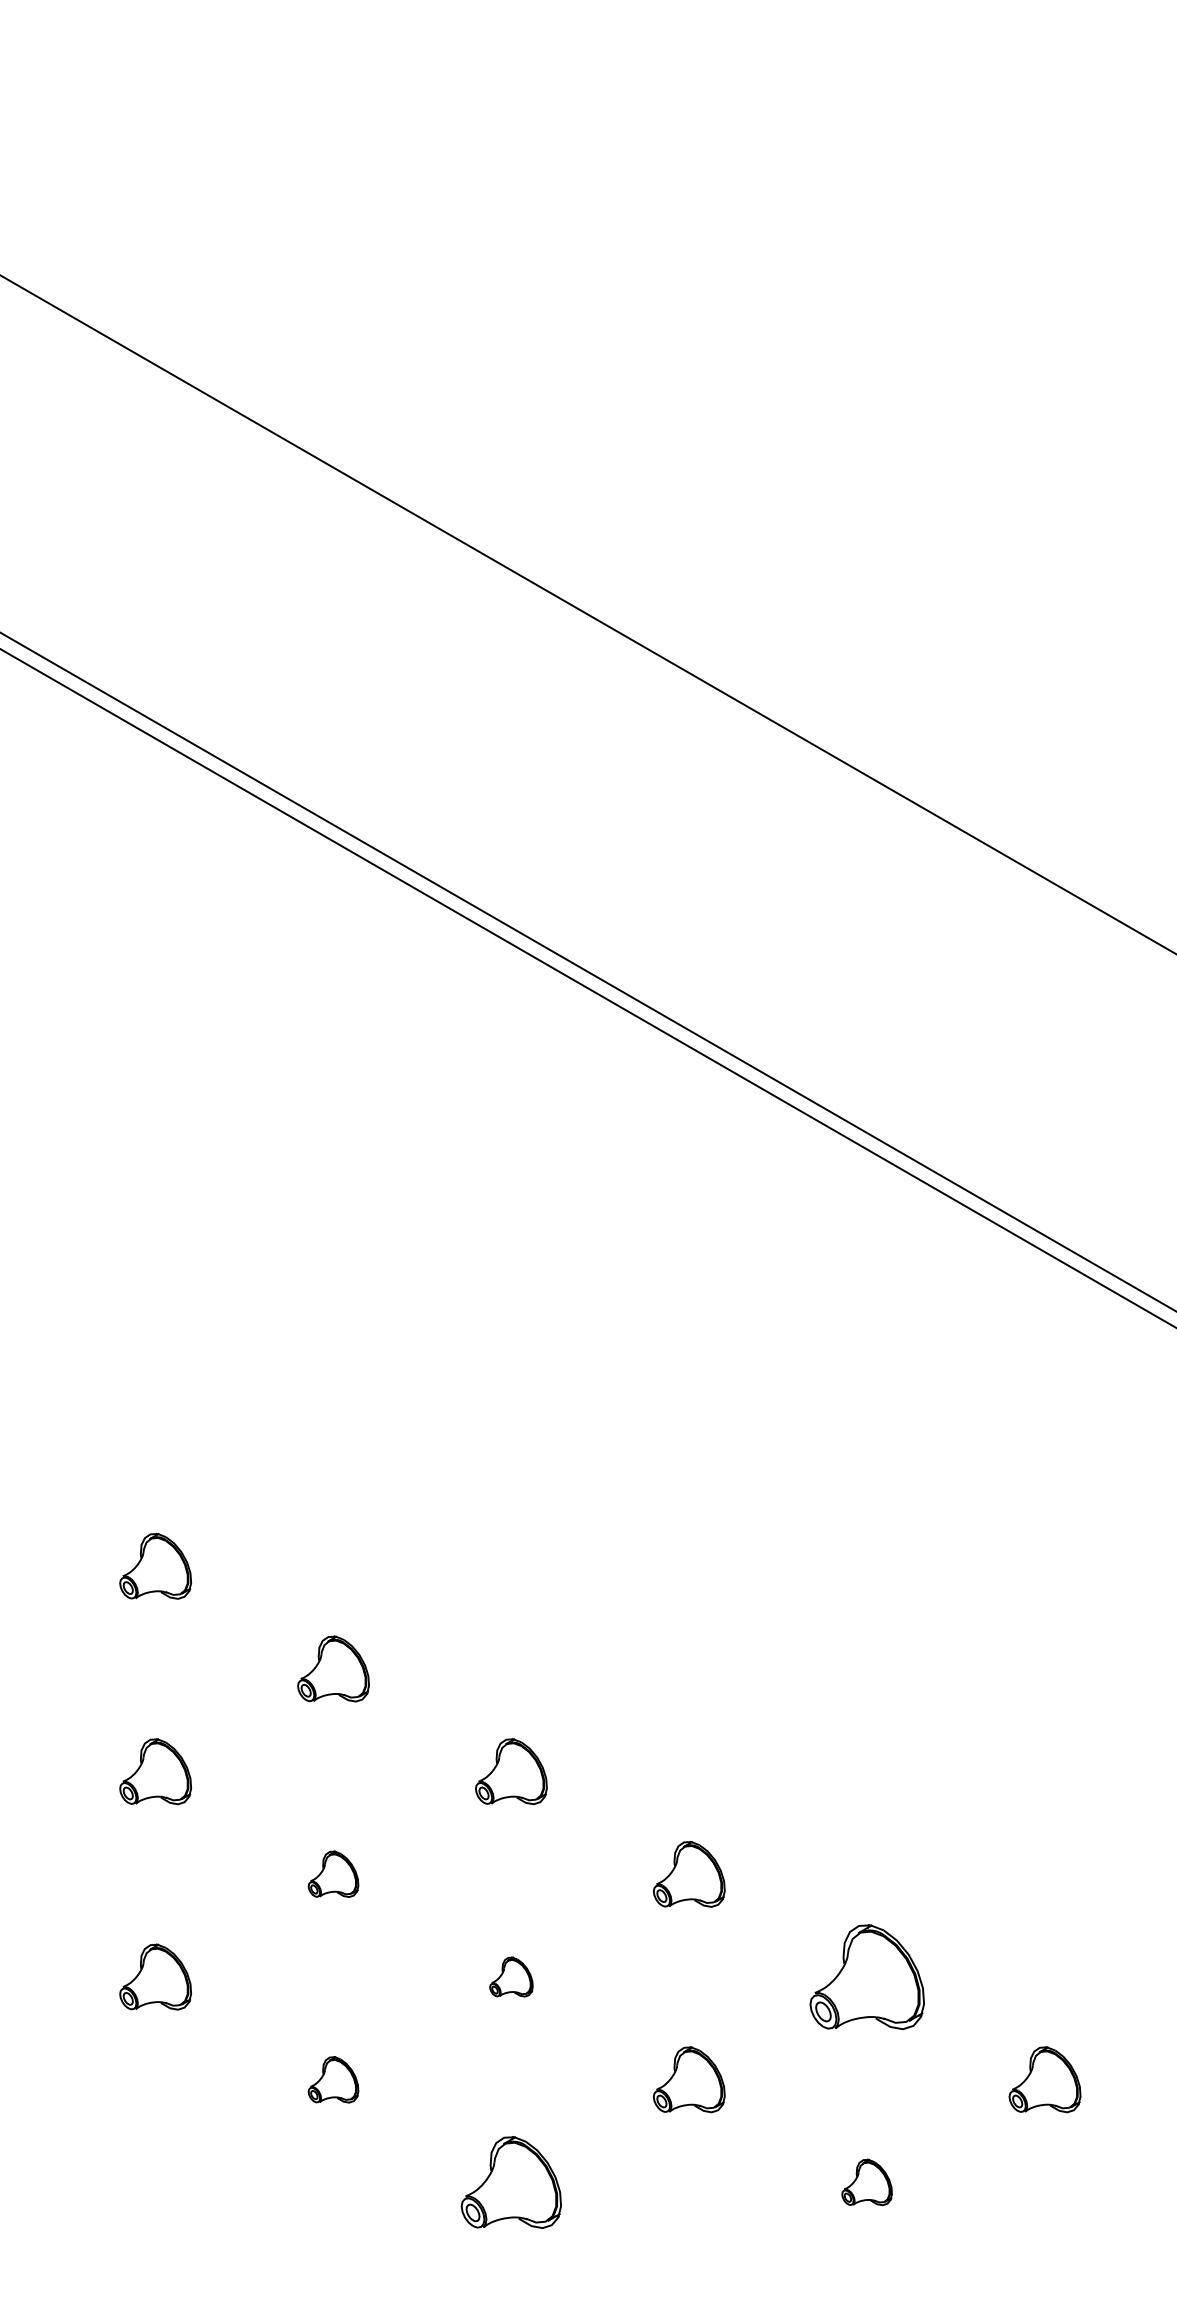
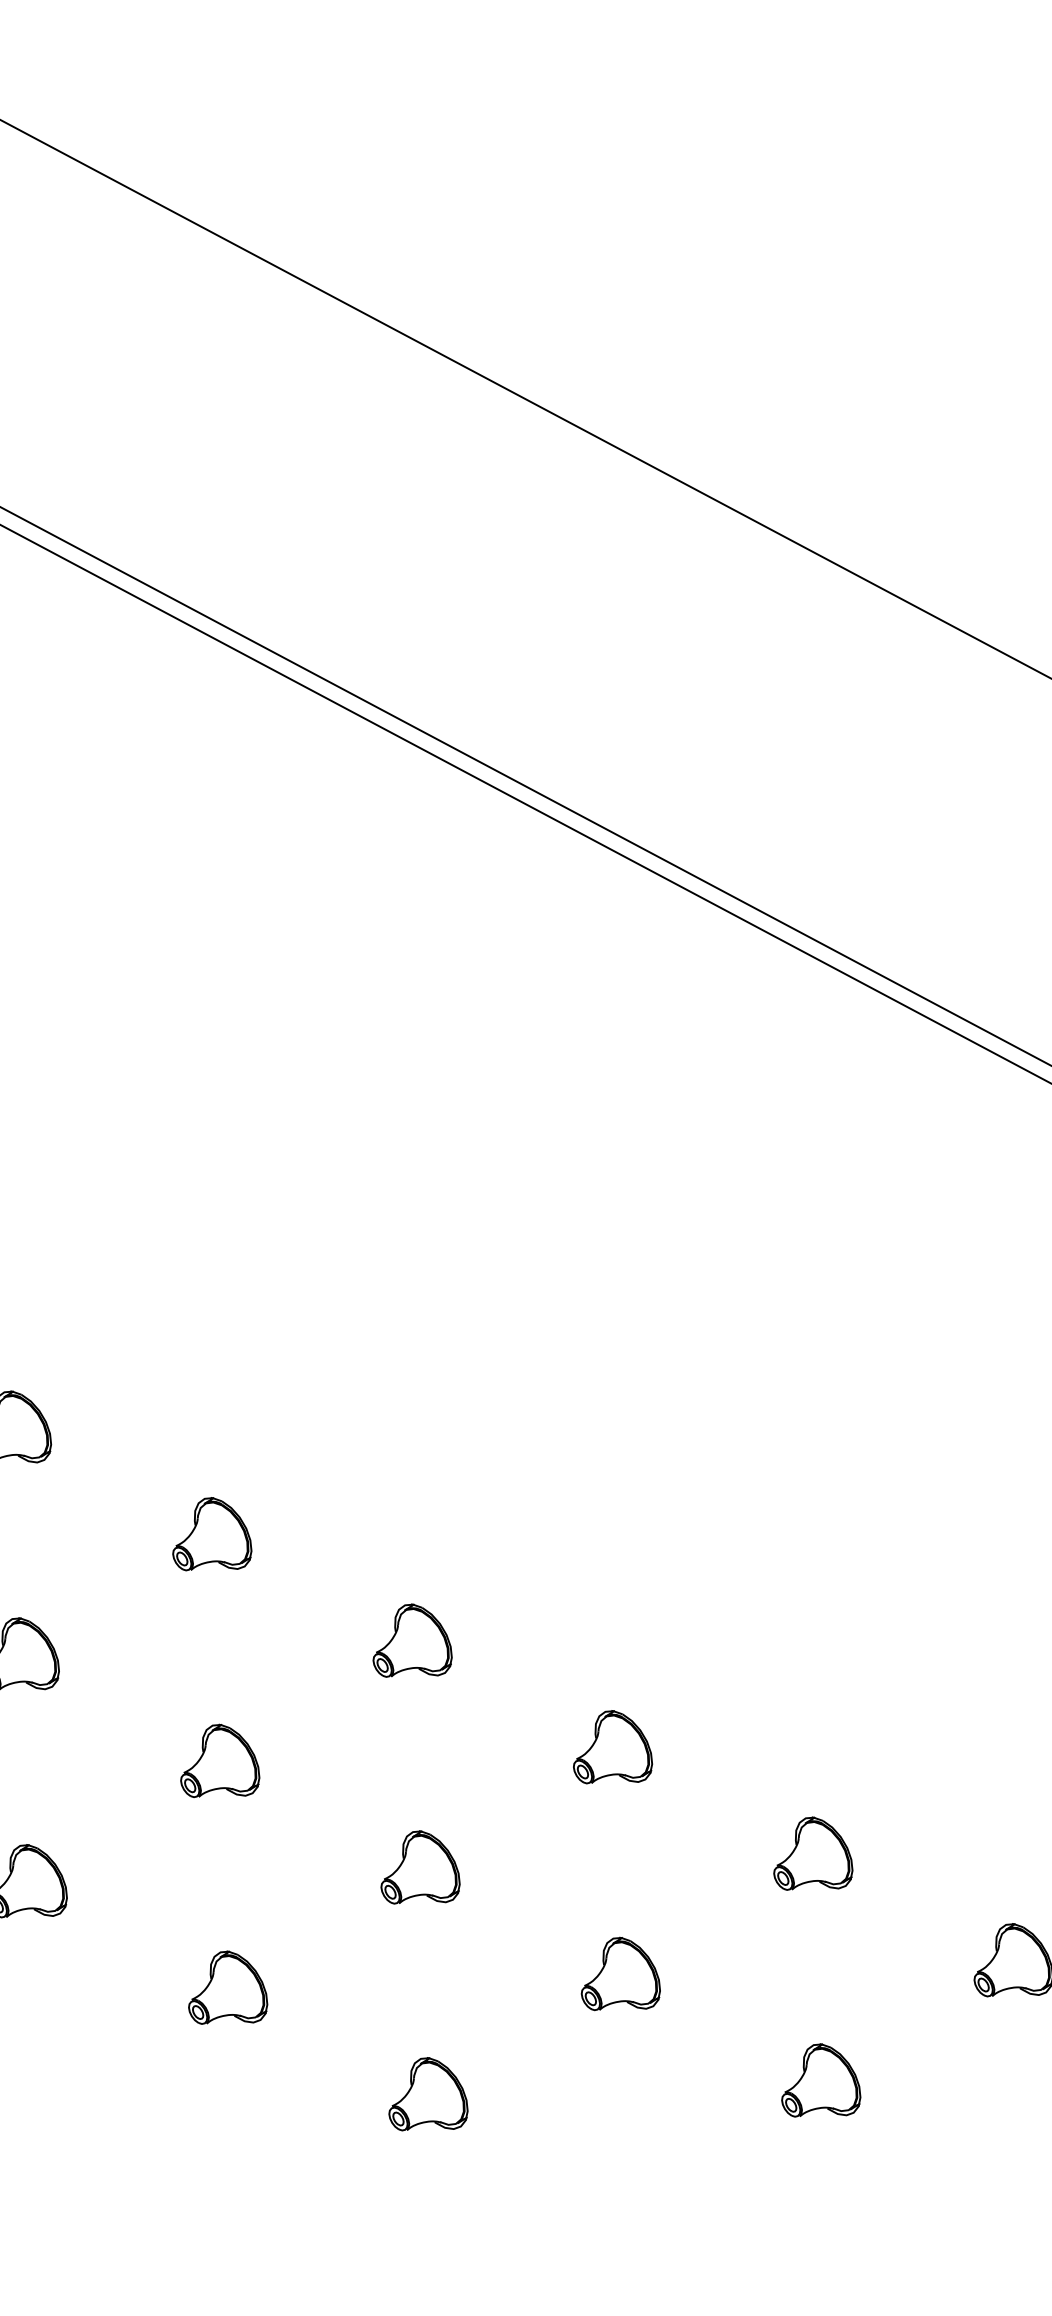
part: (333, 1873) -> (219, 1759), size x1.43
part: (511, 1976) -> (419, 1866), size x1.67
part: (866, 1976) -> (811, 1852), size x0.62
part: (333, 2079) -> (227, 1987), size x1.43
part: (511, 2182) -> (427, 2093), size x0.71
part: (866, 2182) -> (819, 2080), size x1.43

